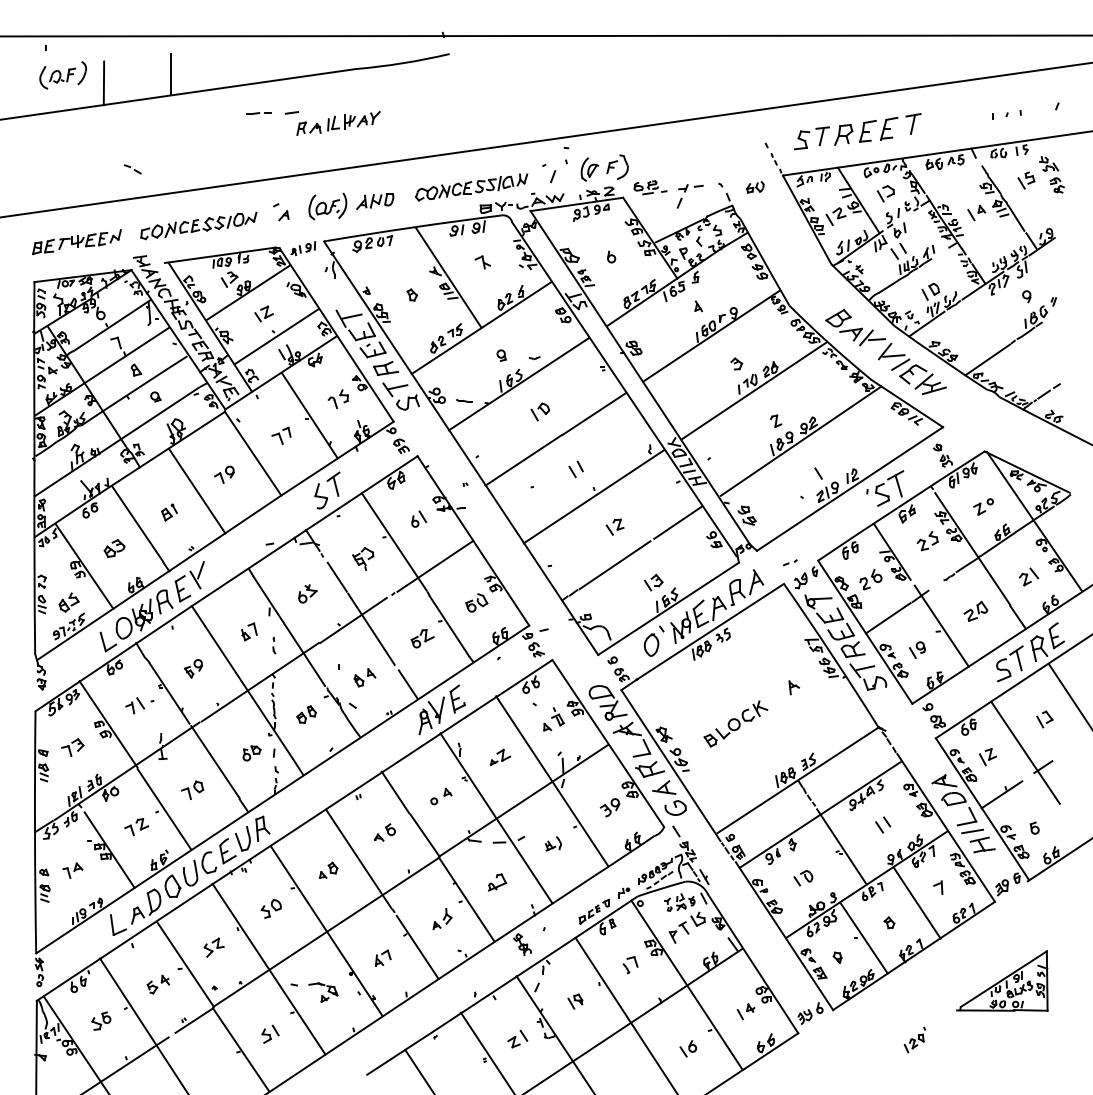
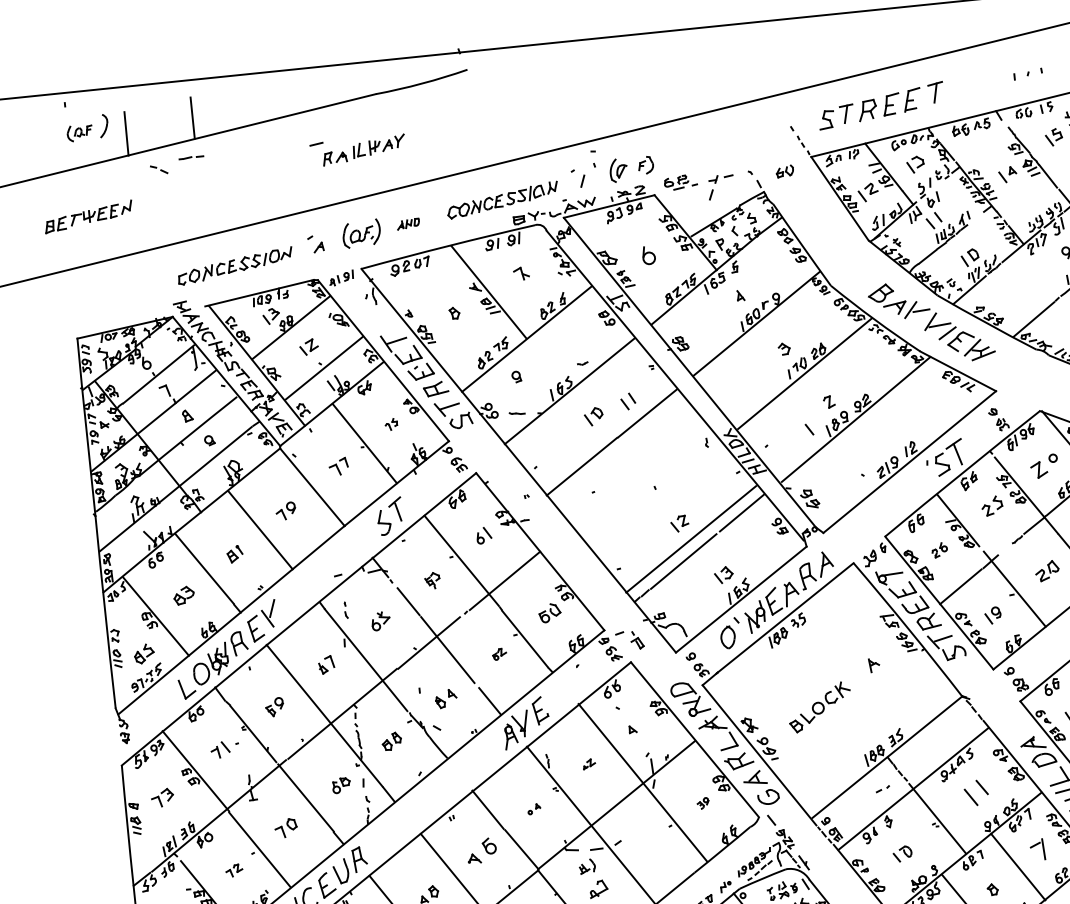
part: (57, 77) -> (79, 132), size x0.7
line: (258, 113) -> (190, 157), moved
part: (617, 166) -> (645, 164), size x0.7
part: (132, 169) -> (158, 169), moved
part: (375, 201) -> (408, 223), size x0.6
part: (76, 242) -> (88, 217), moved
part: (611, 256) -> (648, 254), size x1.6
part: (501, 355) -> (516, 376), moved
part: (337, 399) -> (390, 424), size x0.6
part: (575, 469) -> (627, 401), moved
line: (818, 473) -> (809, 429), moved
line: (593, 496) -> (690, 539), moved
part: (983, 506) -> (1044, 465), size x1.4
part: (363, 558) -> (432, 580), size x0.7
part: (790, 562) -> (883, 788), moved
part: (870, 579) -> (939, 550), size x0.7
part: (422, 638) -> (499, 653), size x0.6
part: (274, 645) -> (346, 610), moved
part: (557, 716) -> (636, 640), moved
part: (500, 756) -> (589, 763), size x0.6
part: (441, 796) -> (534, 809), size x0.6
part: (609, 807) -> (702, 803), size x0.6
part: (883, 824) -> (976, 792), size x1.6
part: (136, 827) -> (234, 870), size x0.7
part: (384, 832) -> (481, 850), size x1.4
part: (553, 843) -> (587, 866), moved
part: (938, 887) -> (1038, 849), size x1.6

